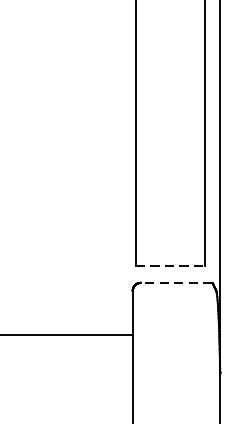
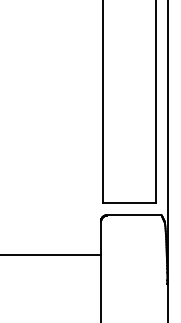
line: (171, 265) -> (130, 202), dashed -> solid
line: (175, 282) -> (133, 215), dashed -> solid

